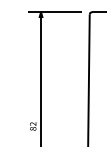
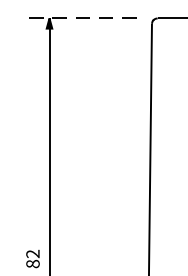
line: (54, 12) -> (77, 19), solid -> dashed

